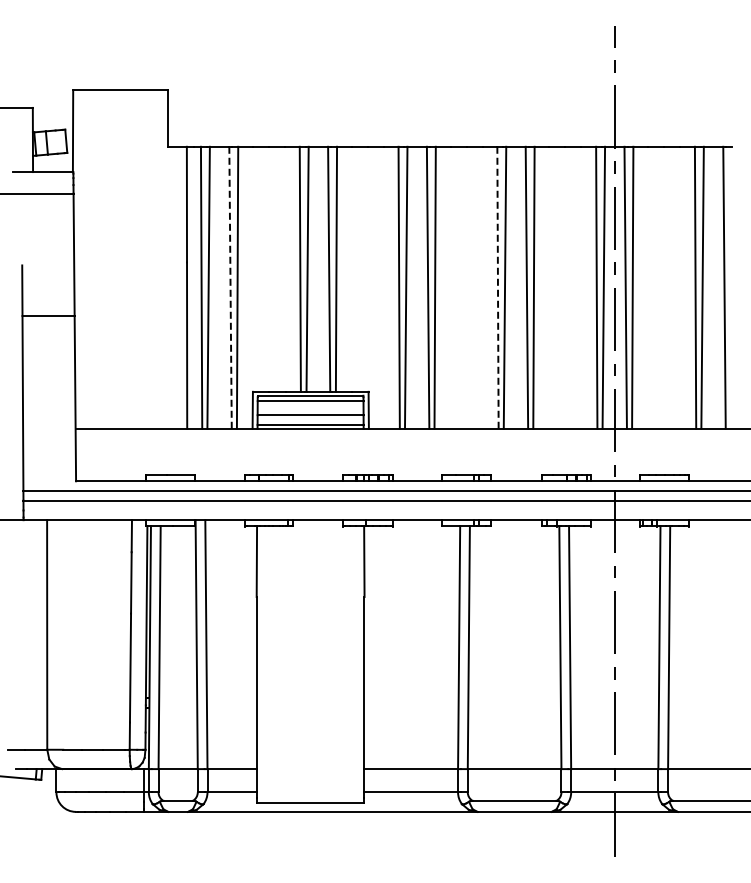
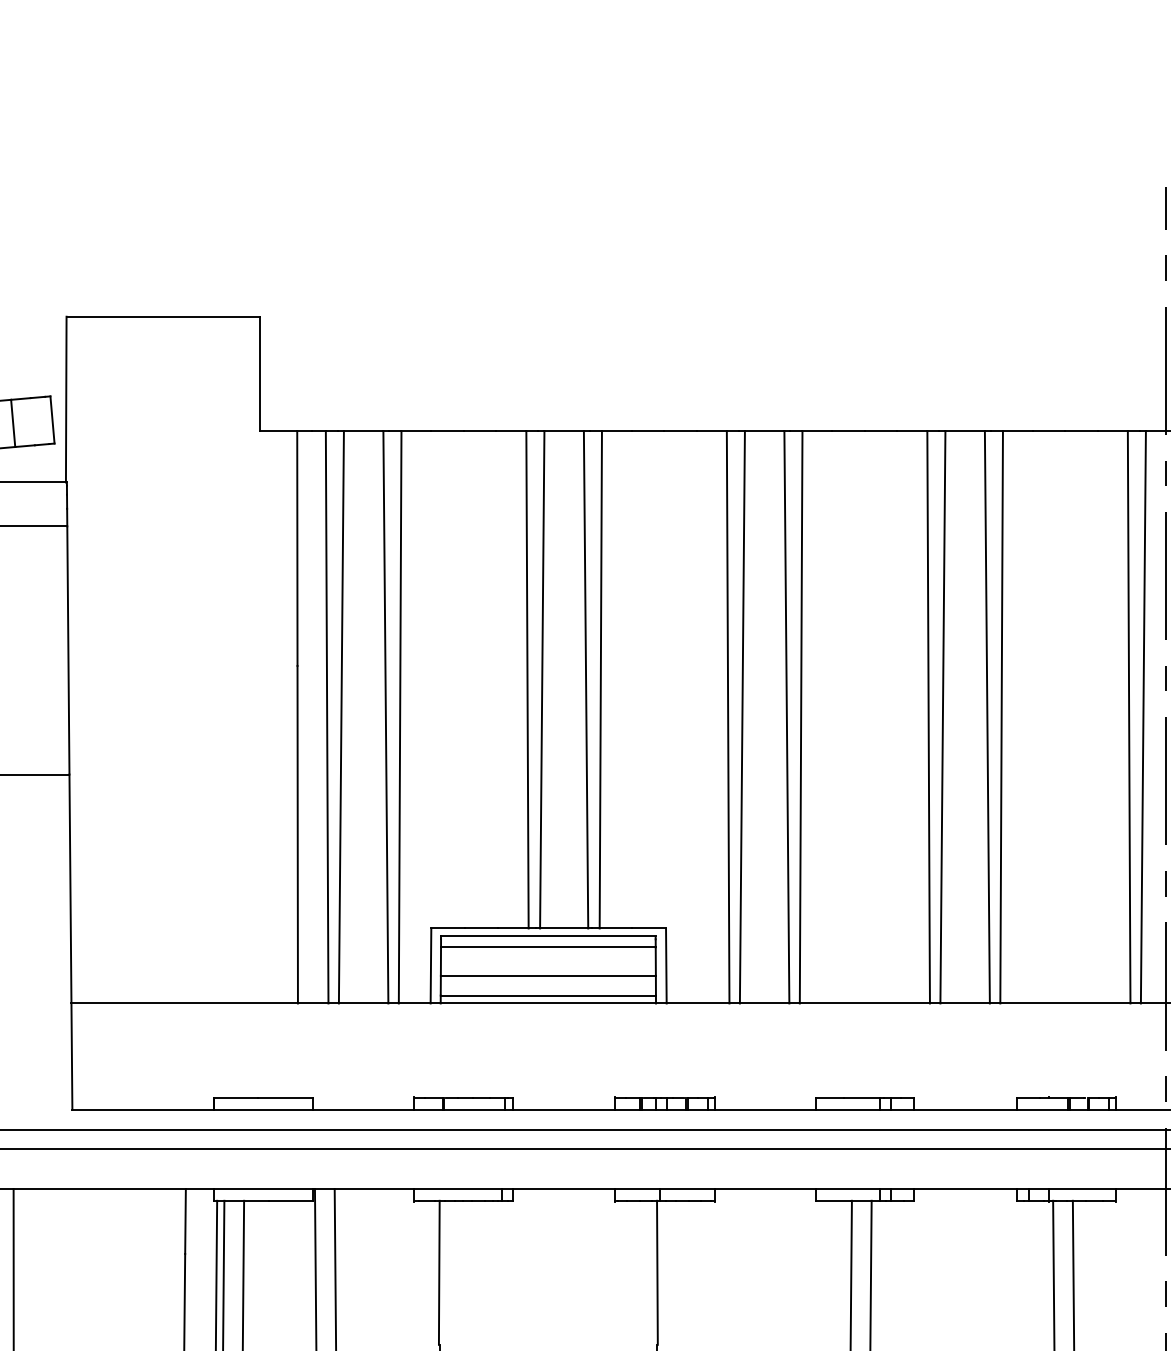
line: (230, 287) -> (385, 716), dashed -> solid
line: (497, 287) -> (927, 716), dashed -> solid

